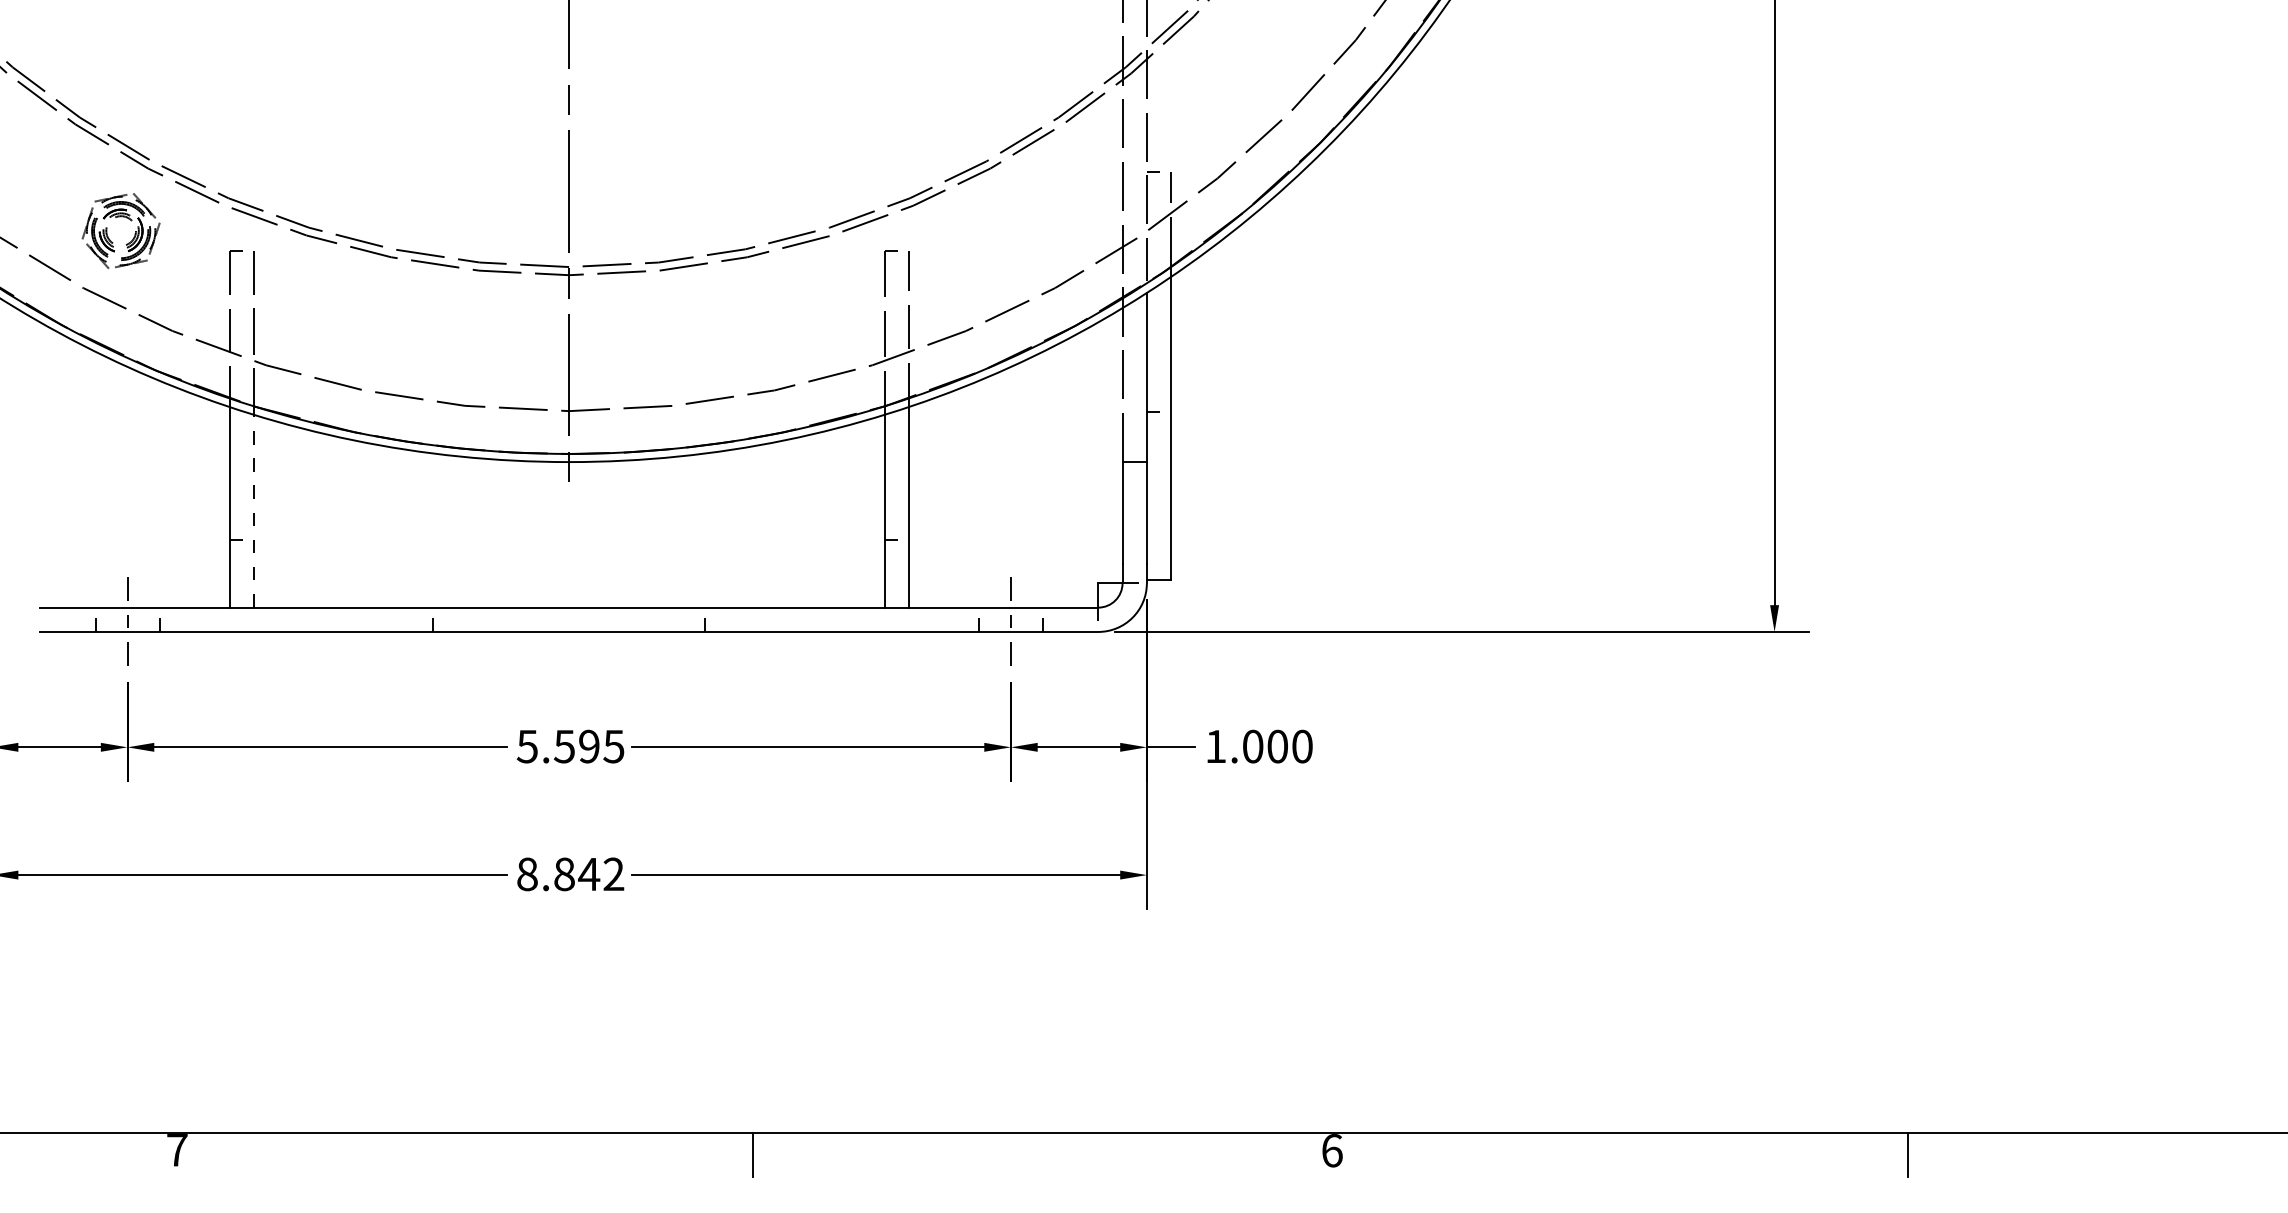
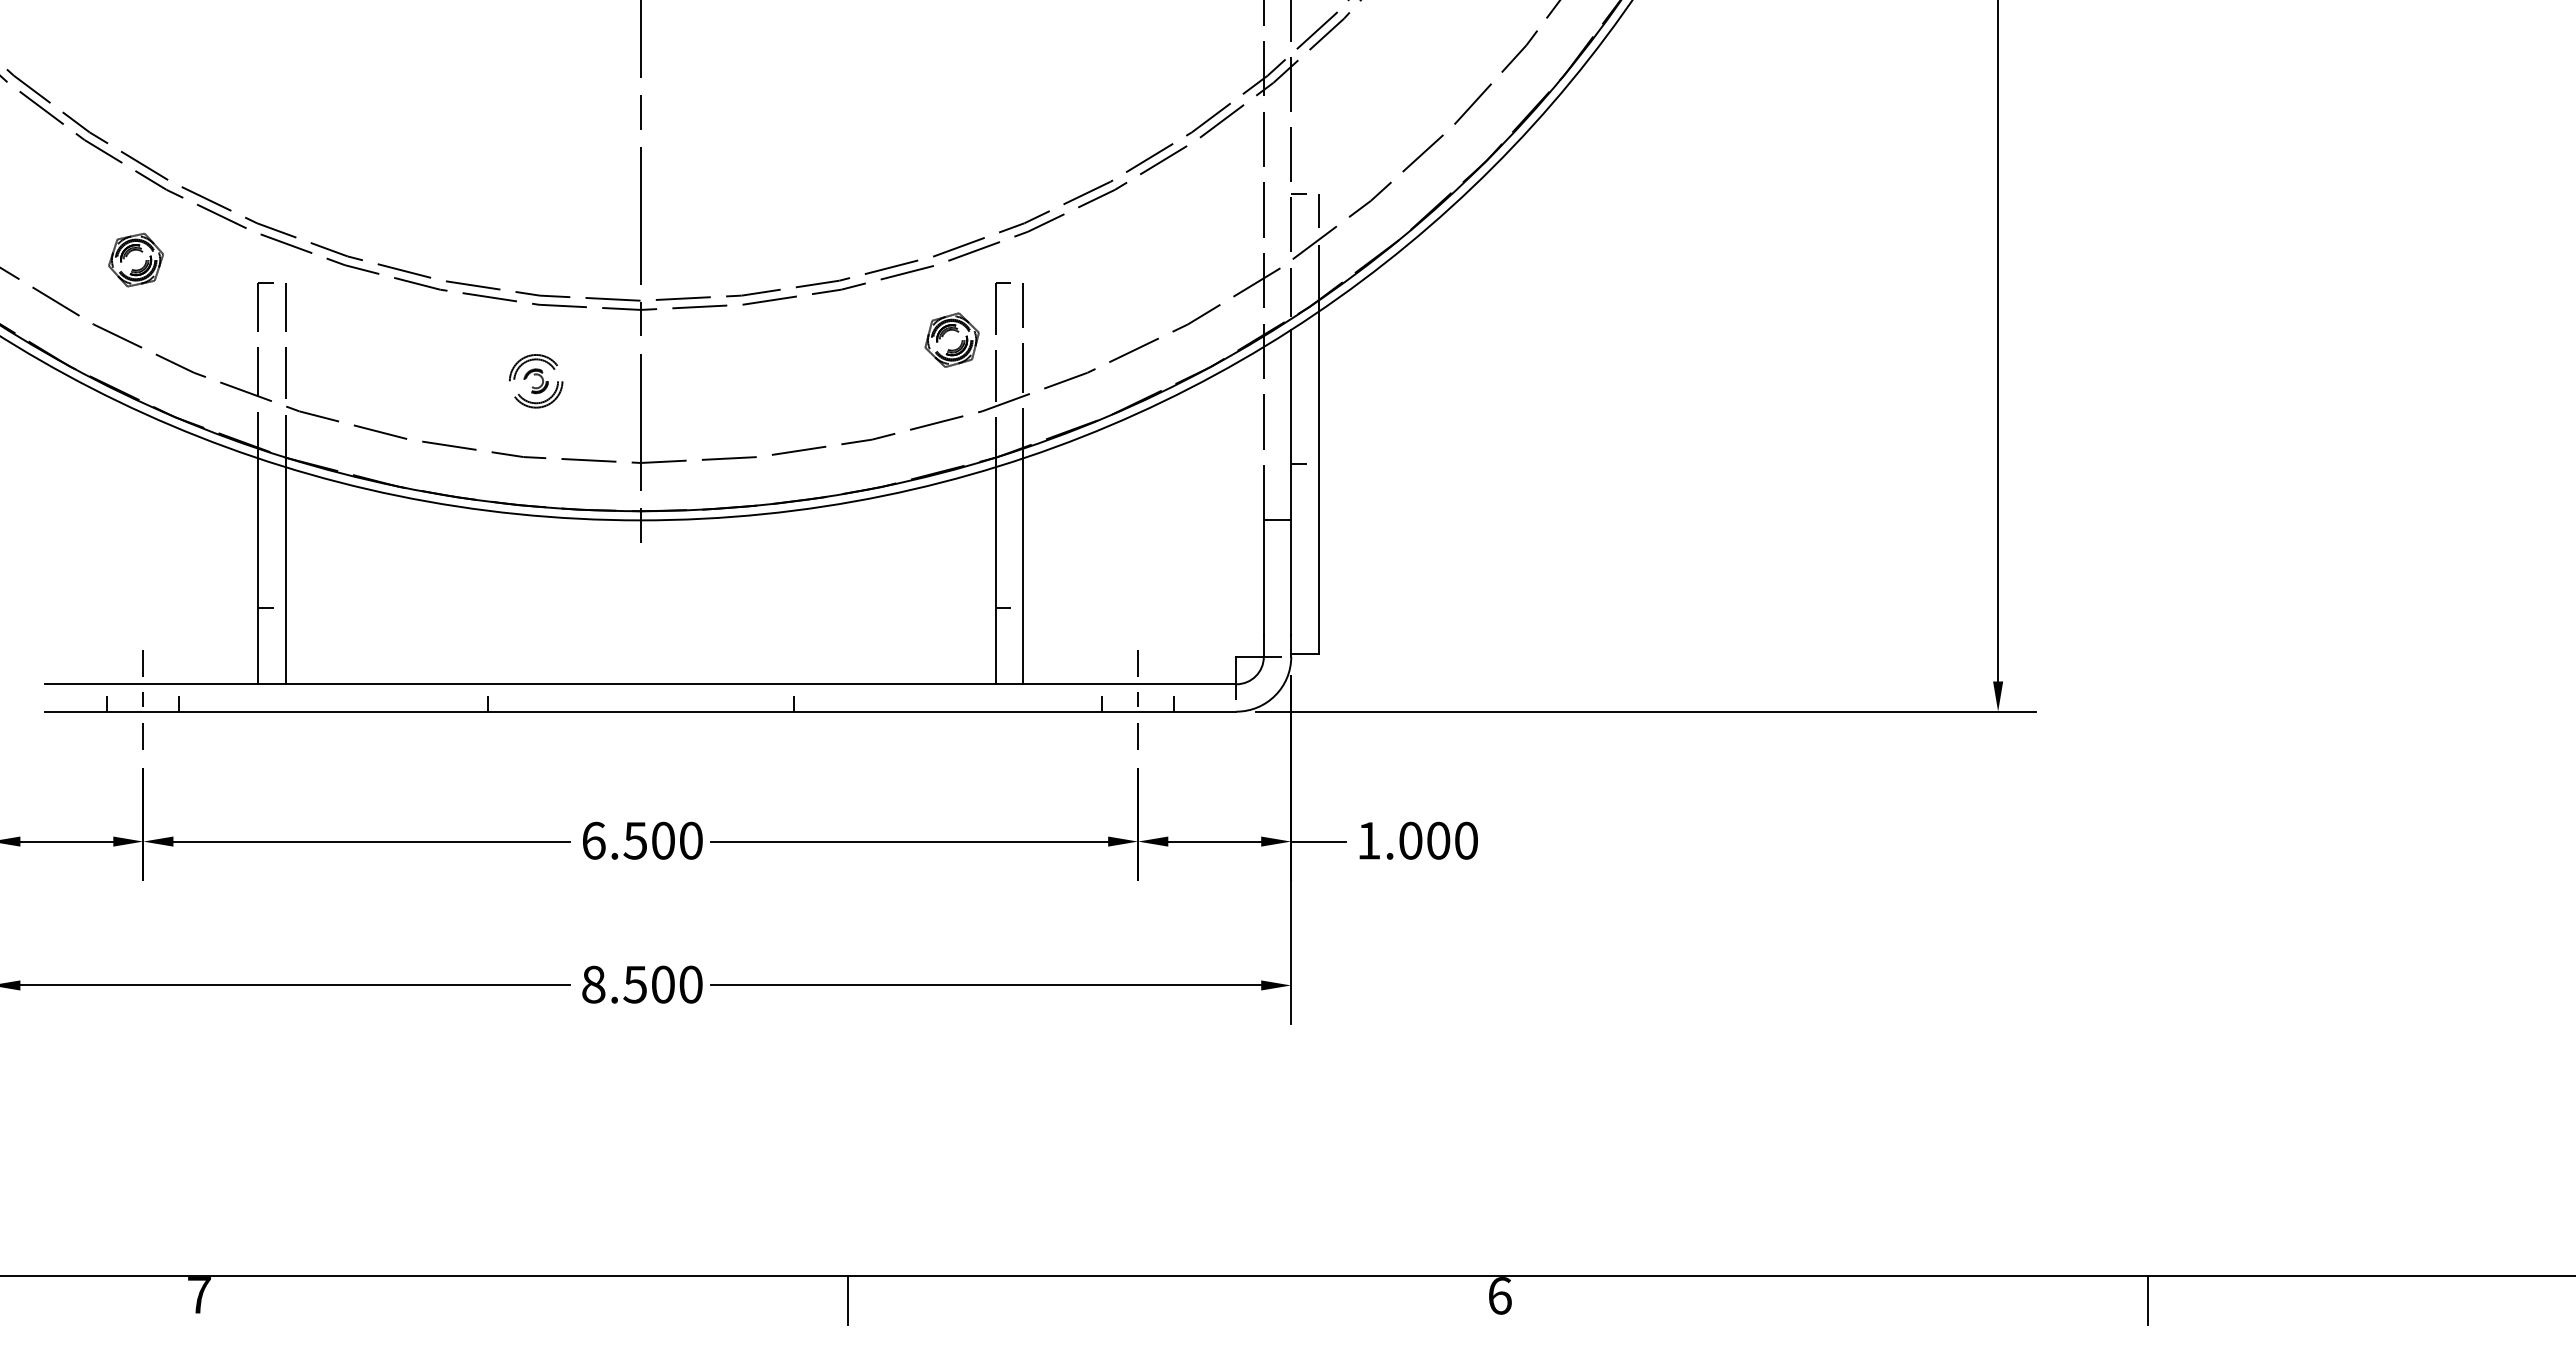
part: (120, 230) -> (135, 259), size x0.62
part: (845, 301) -> (951, 339), added
part: (476, 338) -> (536, 381), added
line: (253, 511) -> (285, 575), dashed -> solid
text: (569, 746) -> (641, 840), 5.595 -> 6.500
text: (588, 874) -> (662, 984), 8.842 -> 8.500

